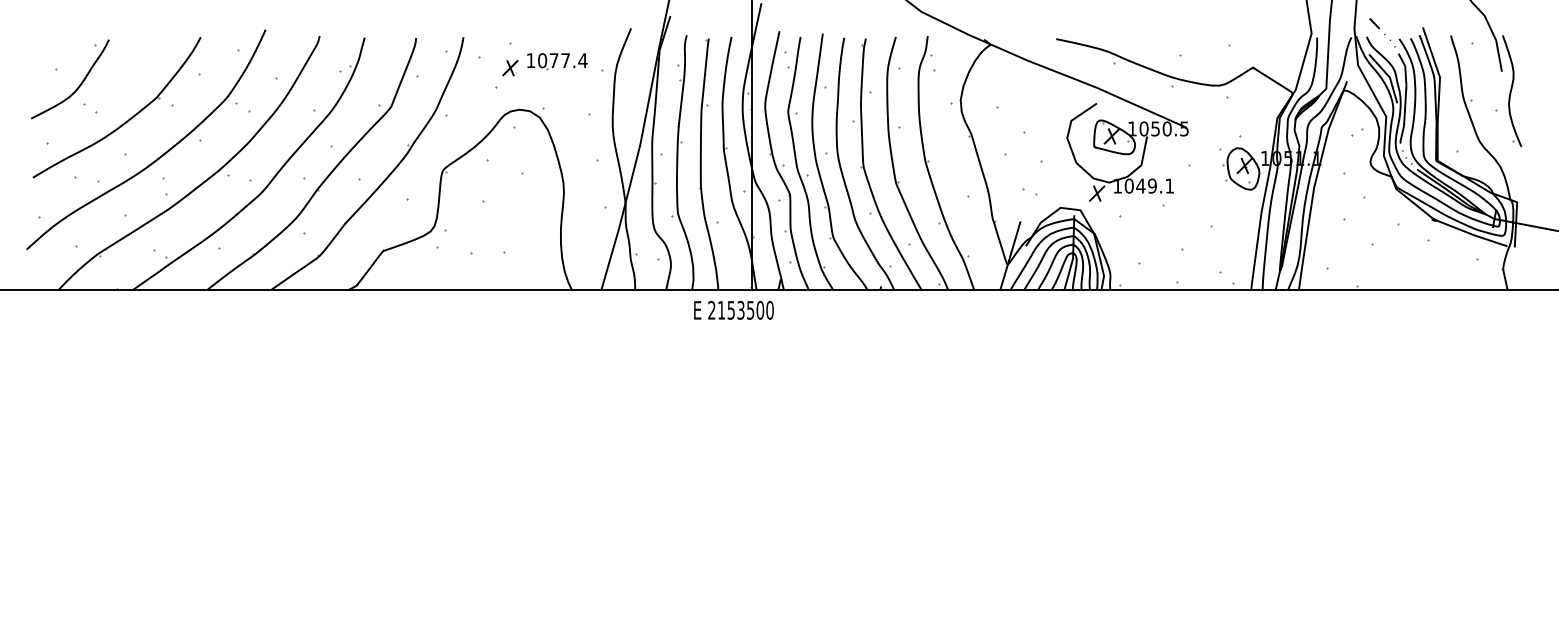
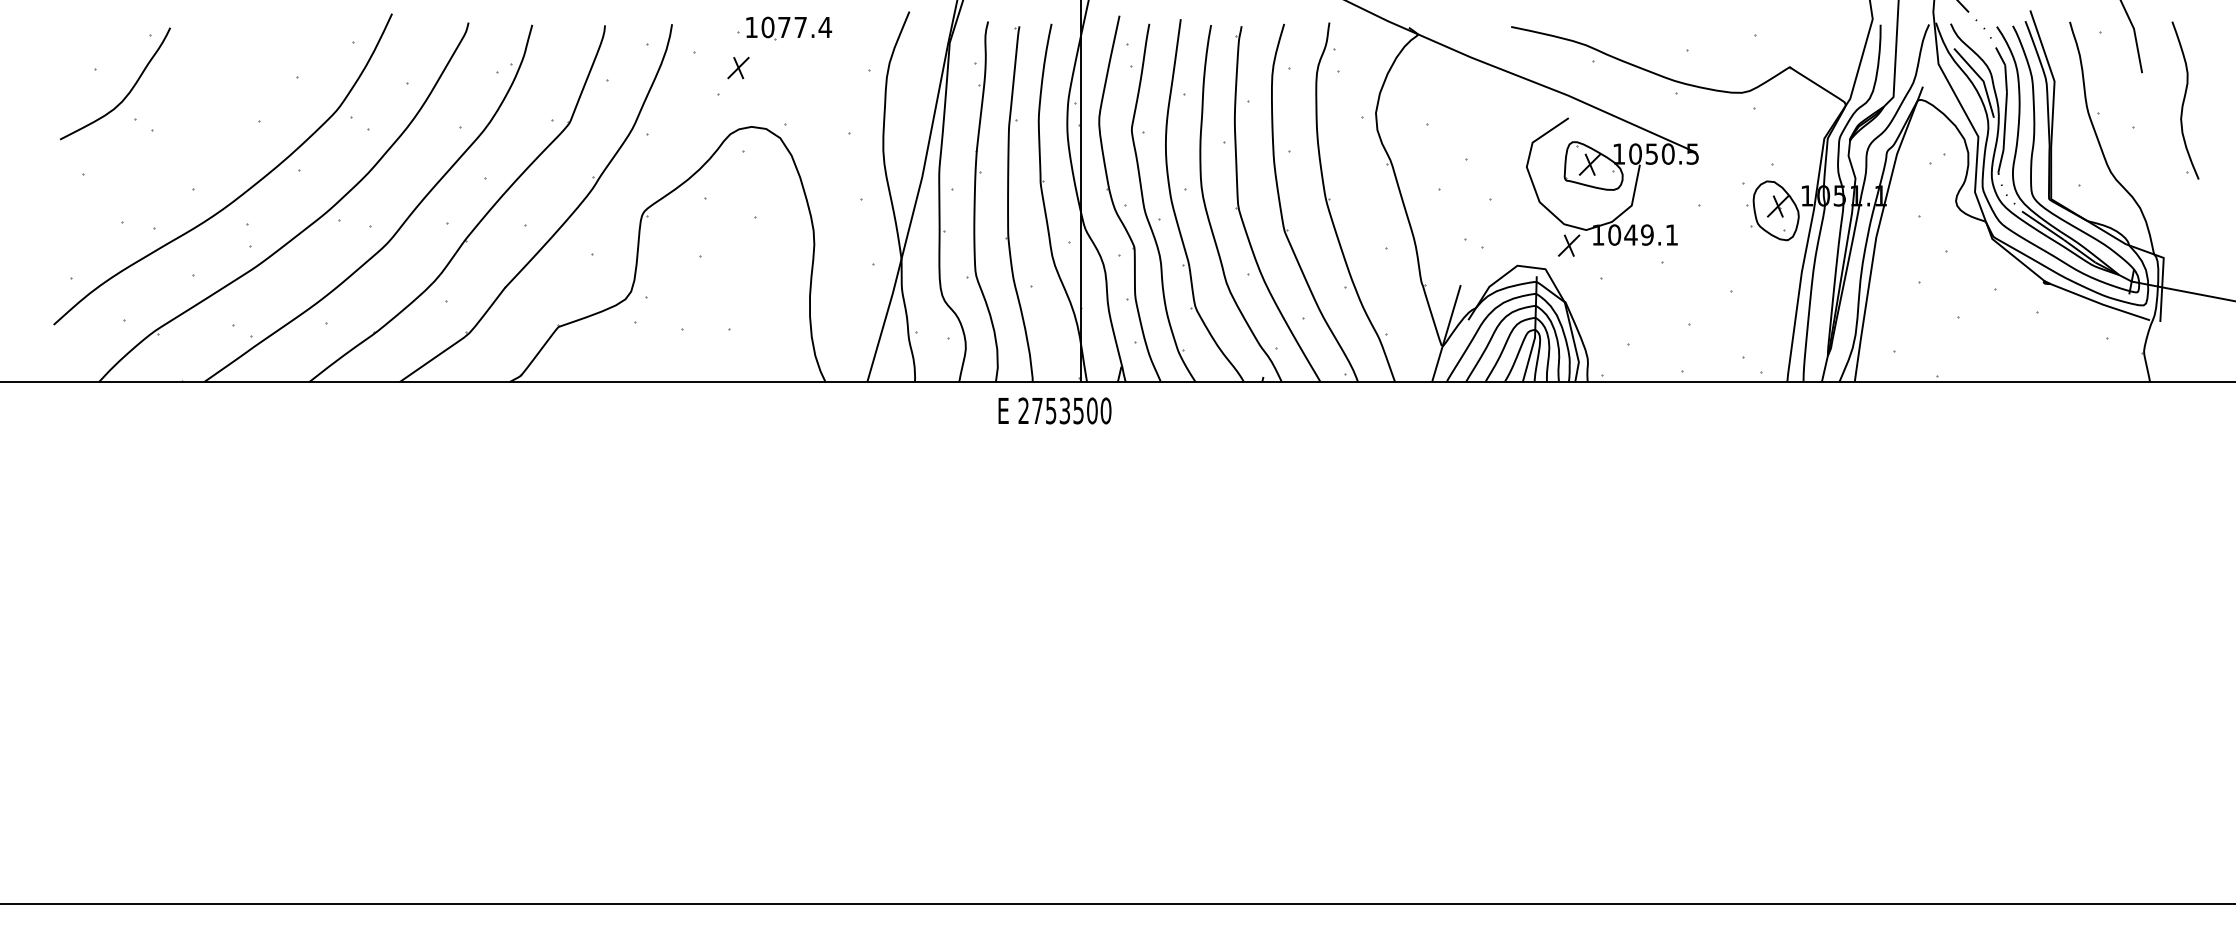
part: (557, 61) -> (789, 28), moved
part: (1512, 91) -> (2185, 100), moved
part: (126, 121) -> (194, 143), removed
text: (721, 310) -> (1037, 410), 2153500 -> 2753500

